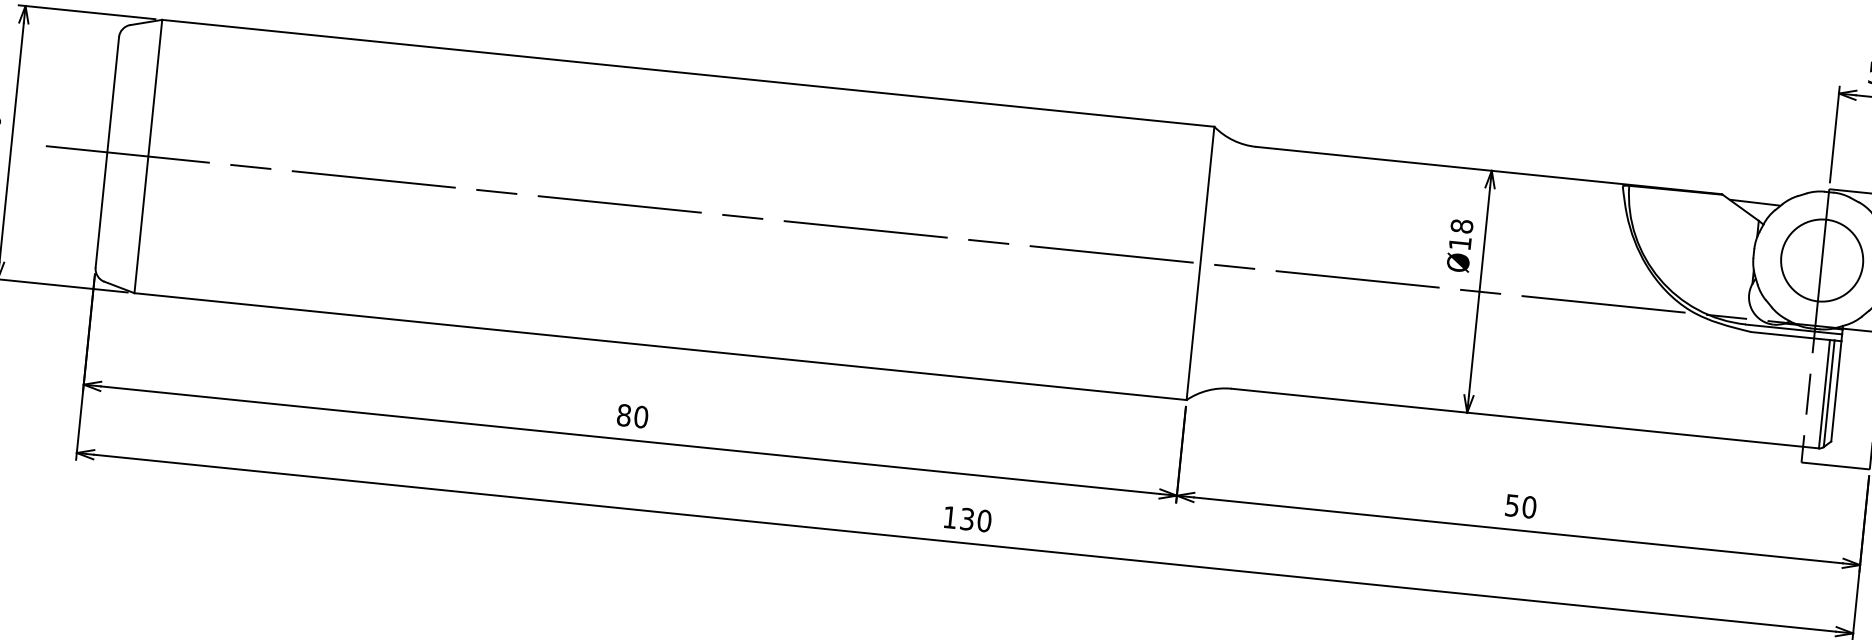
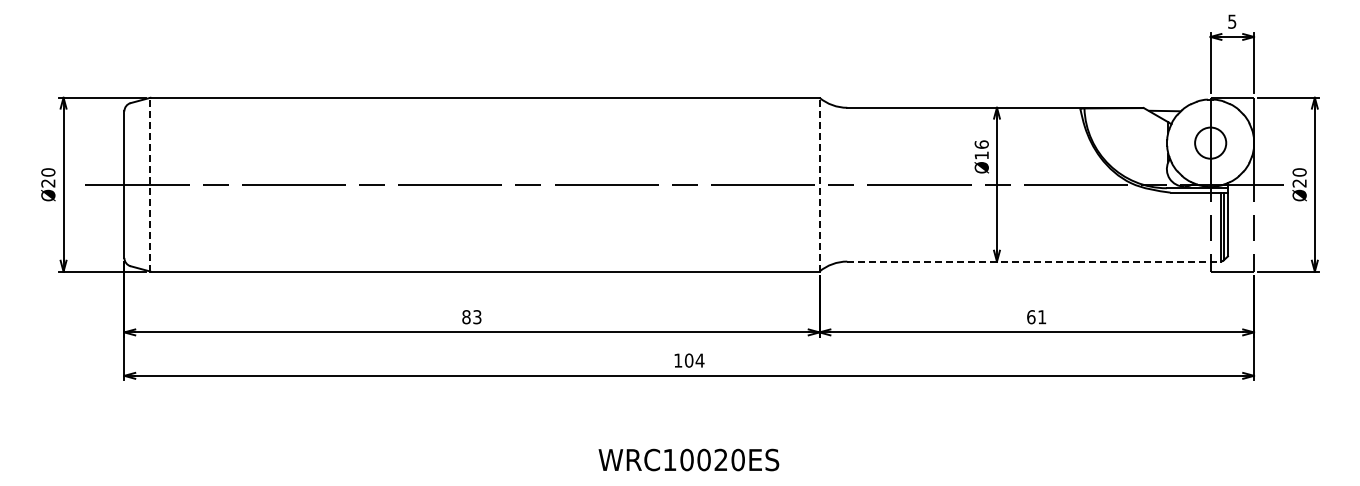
line: (148, 156) -> (150, 184), solid -> dashed
text: (1461, 226) -> (981, 144), Ø18 -> Ø16
circle: (1821, 261) -> (1210, 143), size x0.6
line: (1200, 263) -> (819, 184), solid -> dashed
text: (641, 417) -> (477, 317), 80 -> 83
line: (1524, 418) -> (1033, 261), solid -> dashed
text: (1520, 506) -> (1036, 317), 50 -> 61
text: (975, 519) -> (694, 360), 130 -> 104

